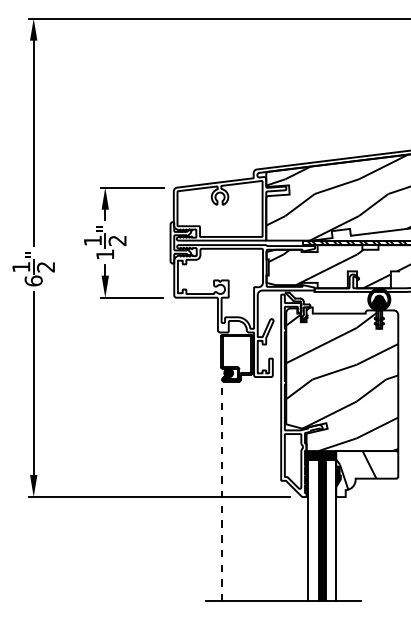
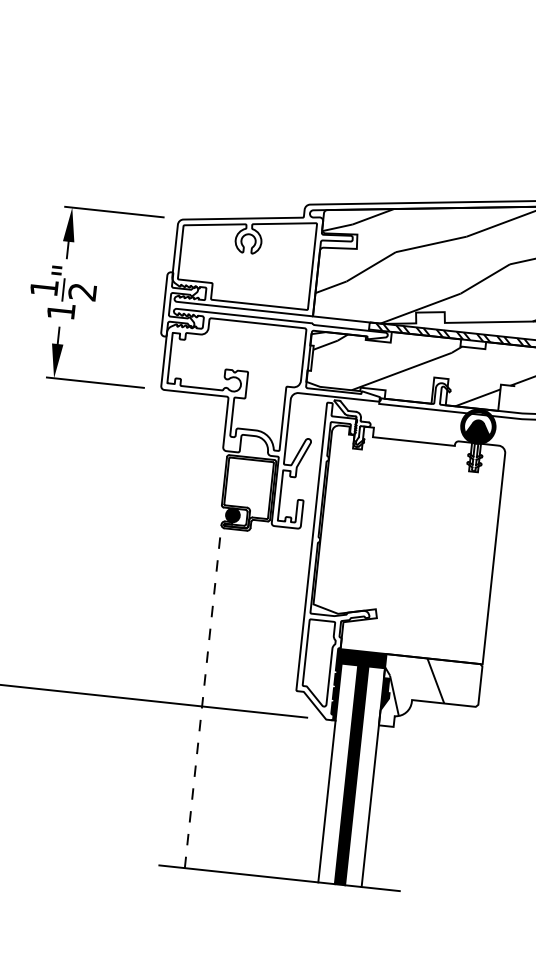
hatch: (342, 379) -> (408, 544), removed

